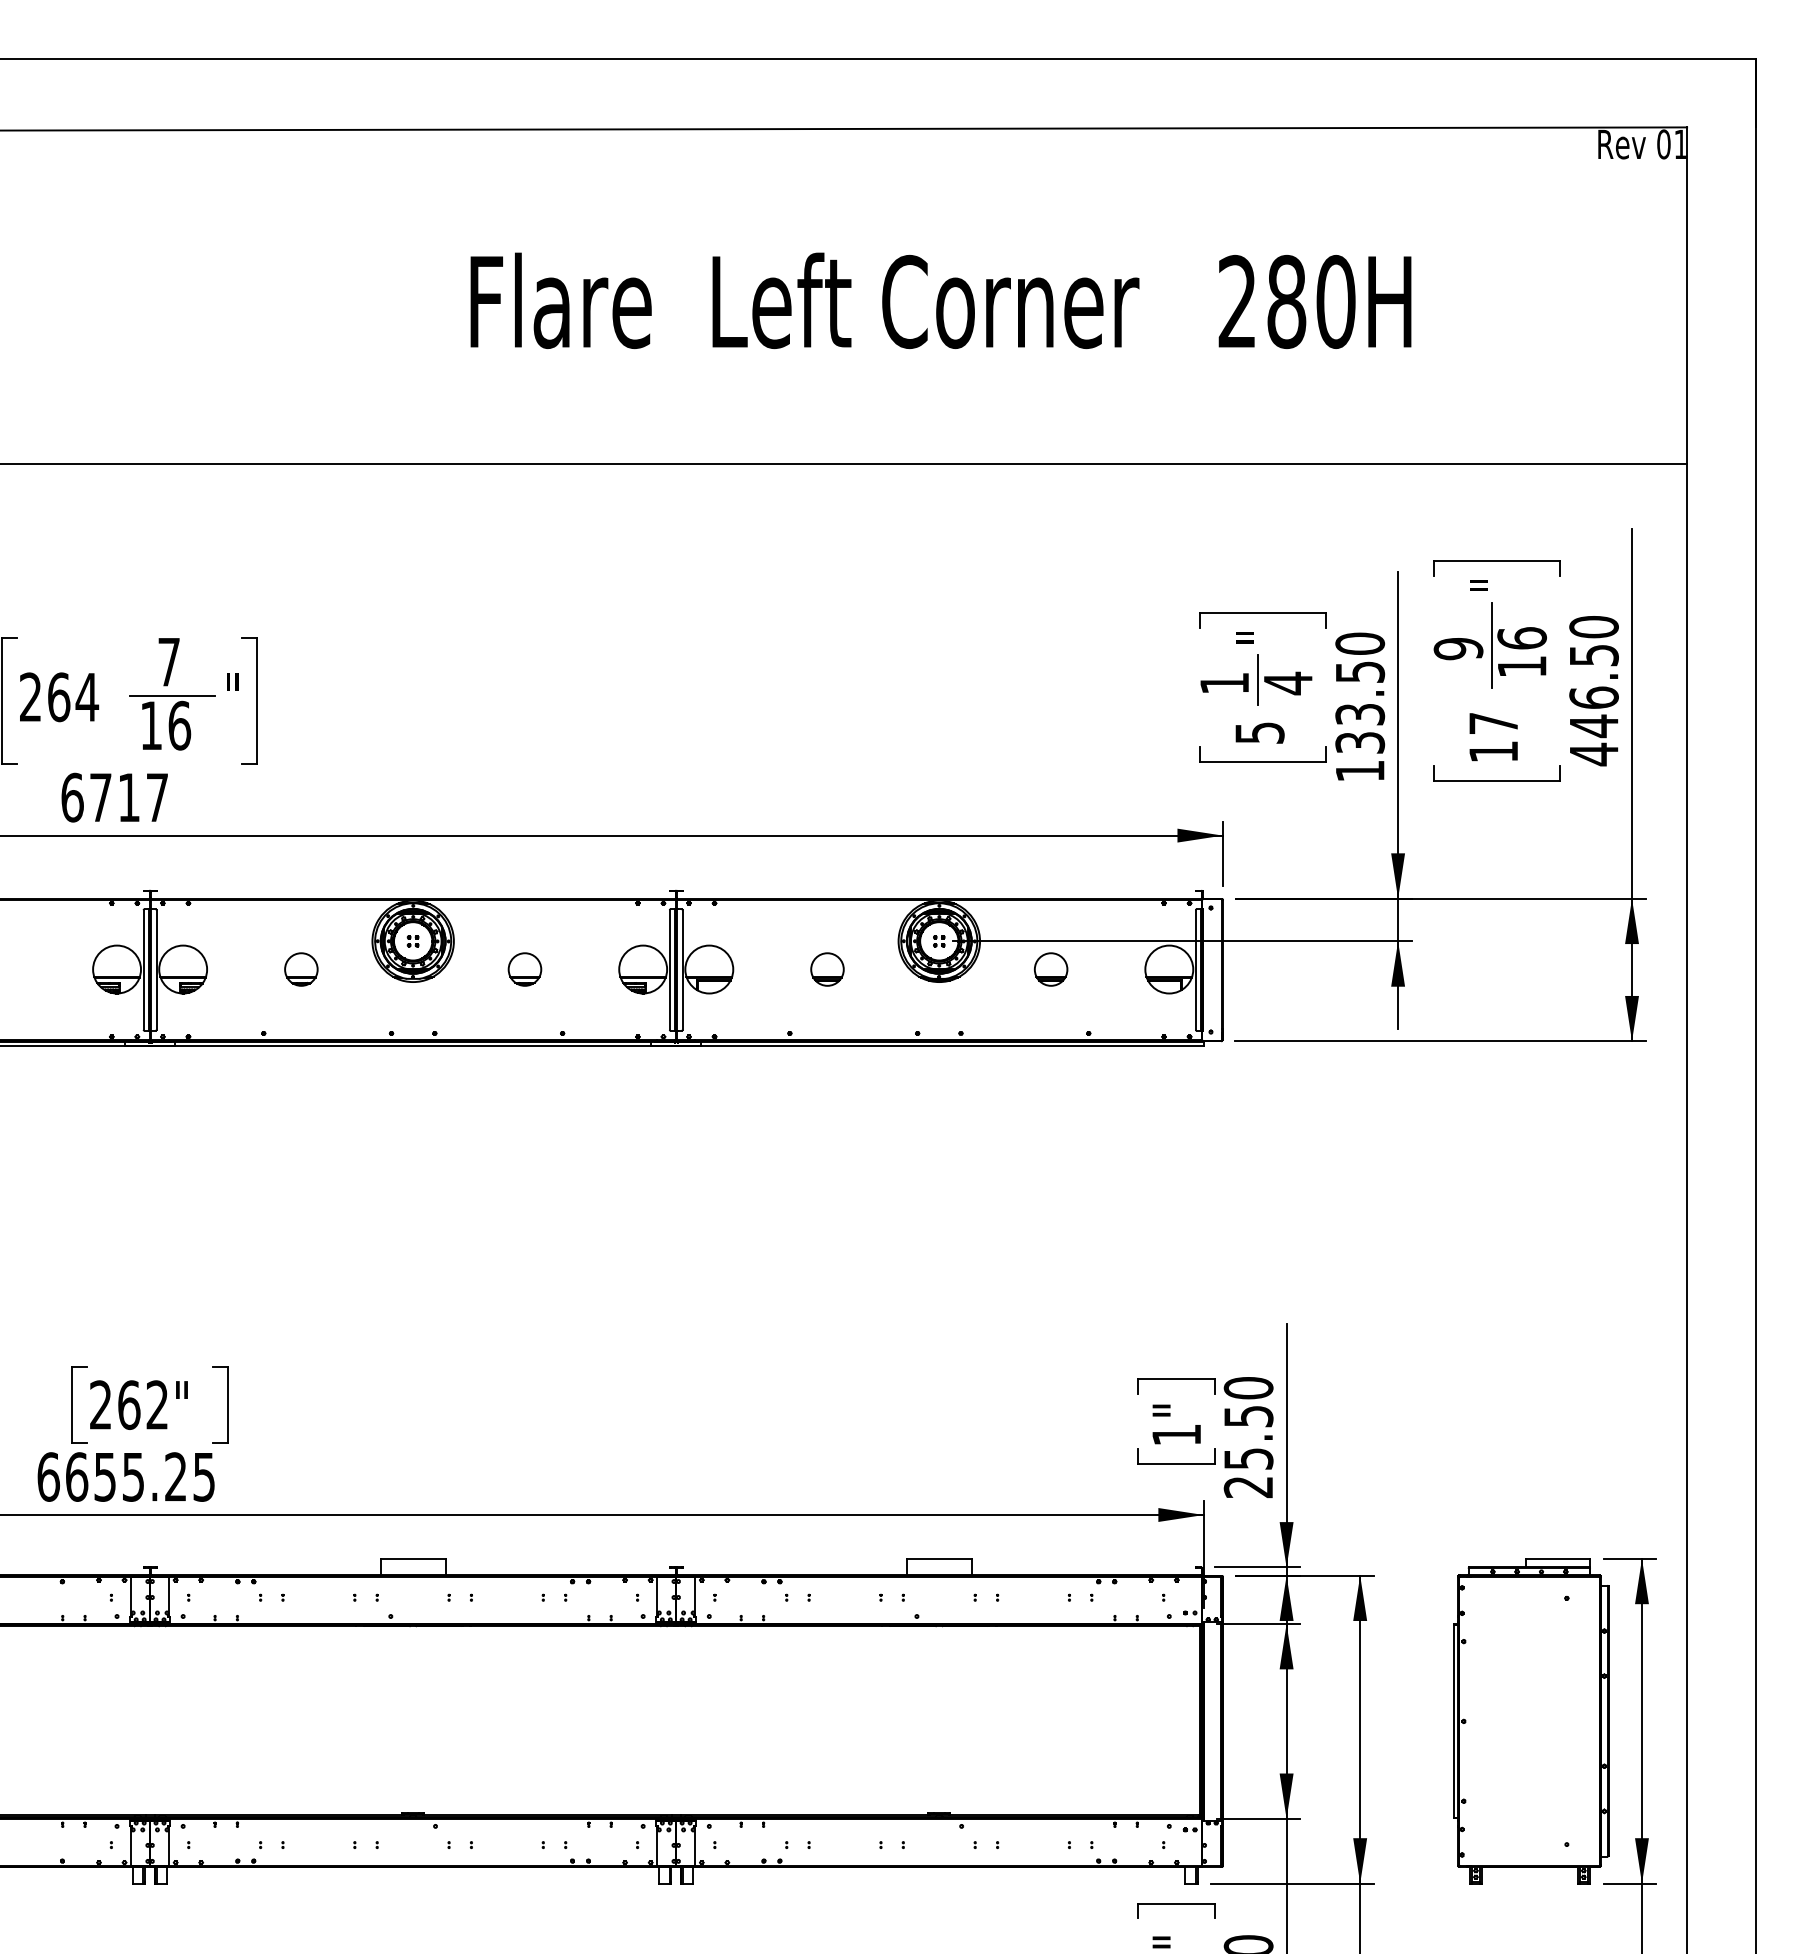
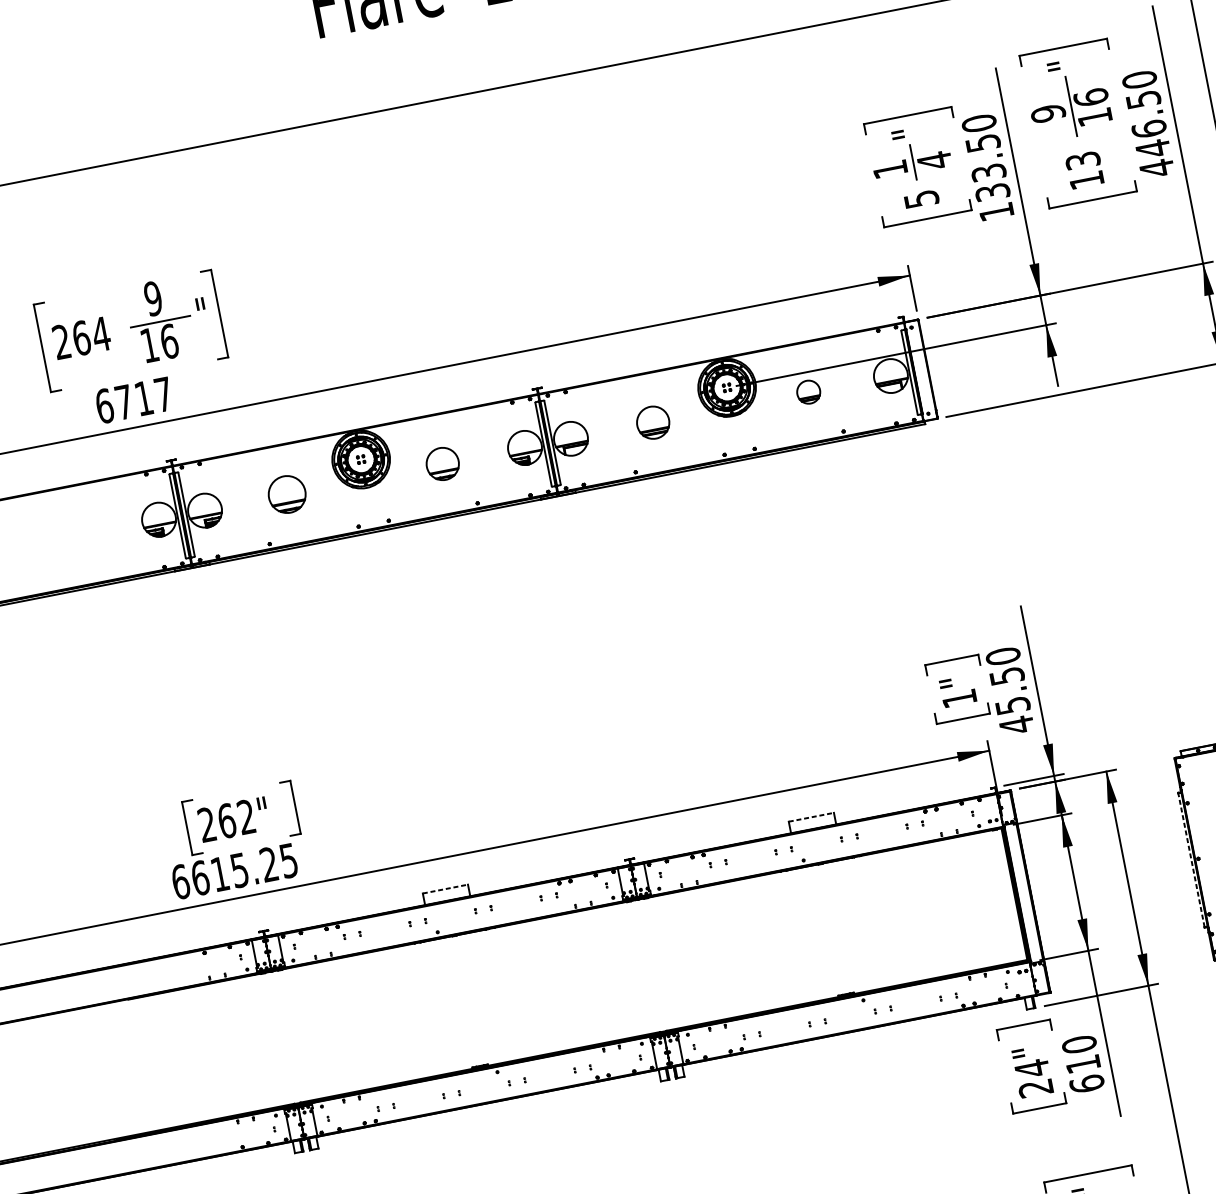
text: (169, 662) -> (153, 298), 7 -> 9
text: (1493, 723) -> (1082, 160), 17 -> 13
part: (301, 969) -> (287, 494), size x1.6
part: (524, 969) -> (442, 464), size x1.4
part: (827, 969) -> (653, 422), size x1.4
text: (104, 1477) -> (219, 874), 6655.25 -> 6615.25
text: (1247, 1487) -> (1015, 725), 25.50 -> 45.50
line: (413, 1558) -> (445, 888), solid -> dashed
line: (939, 1558) -> (811, 817), solid -> dashed
line: (1453, 1720) -> (1191, 859), solid -> dashed

